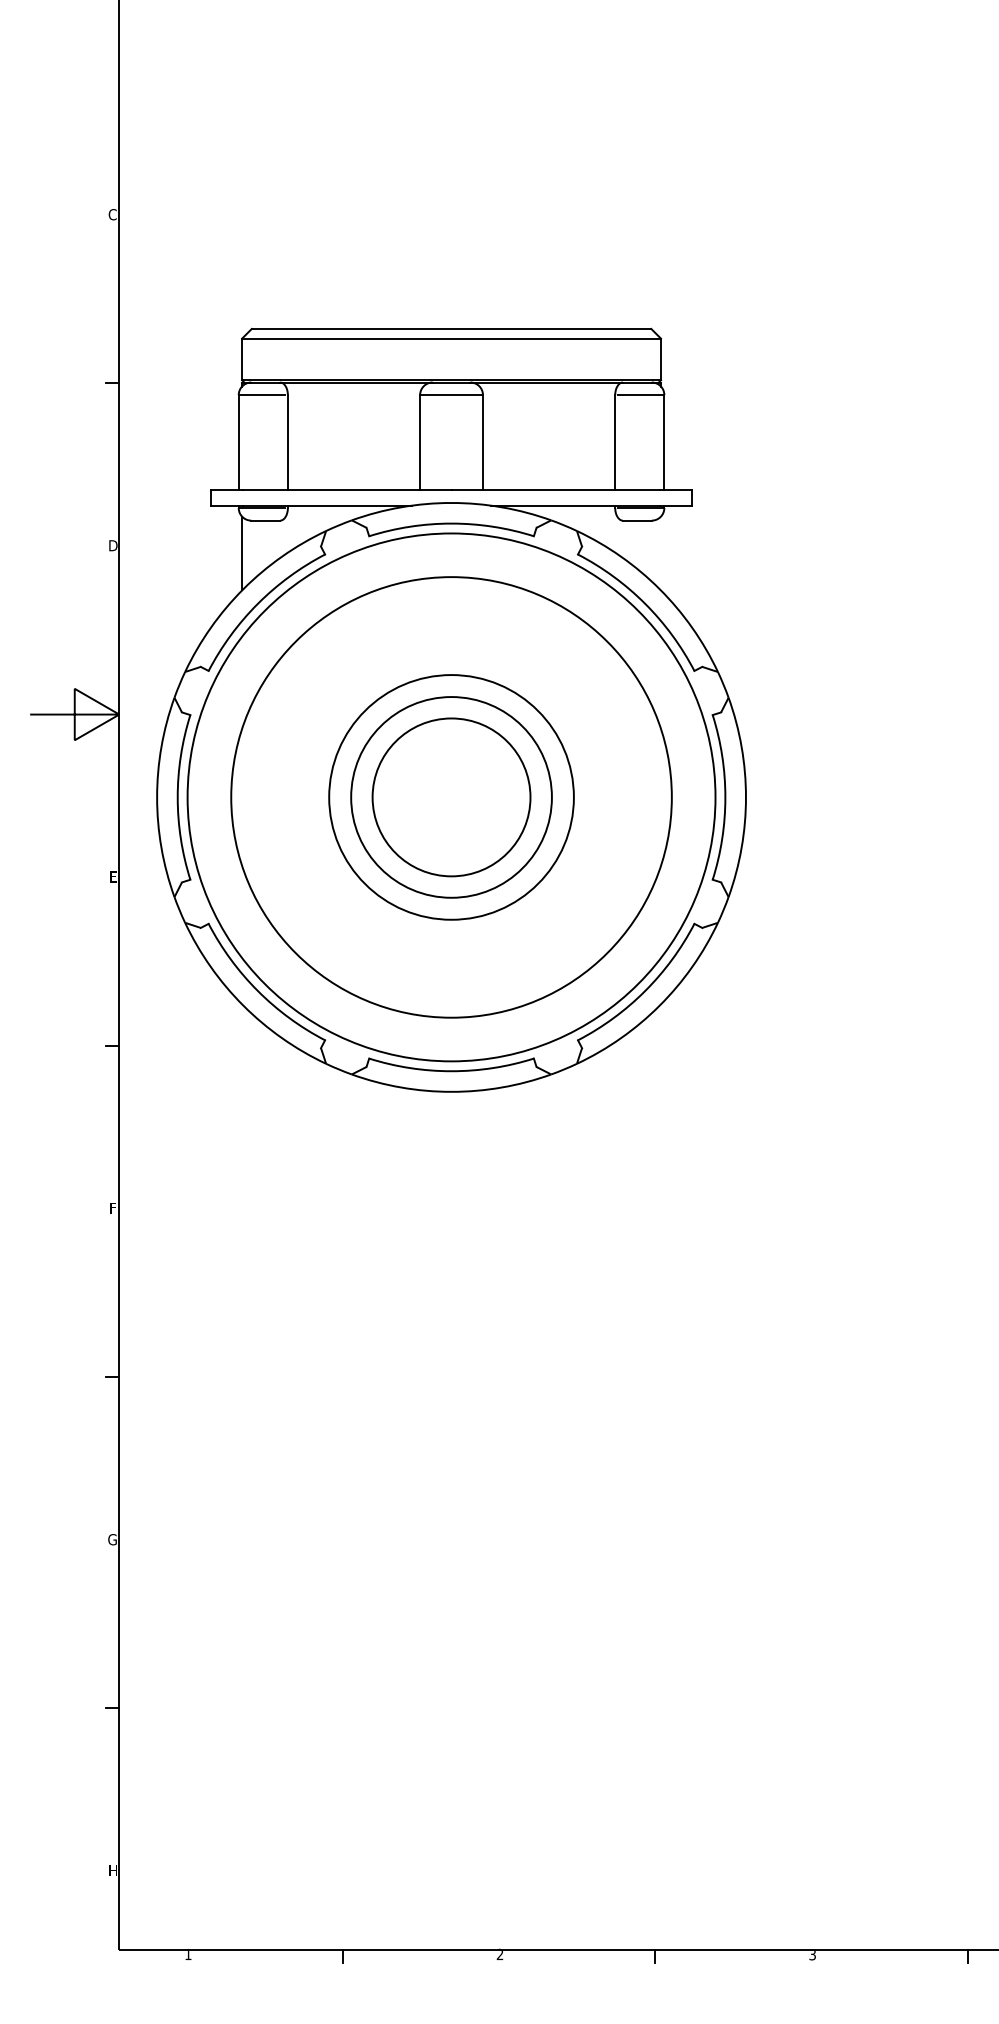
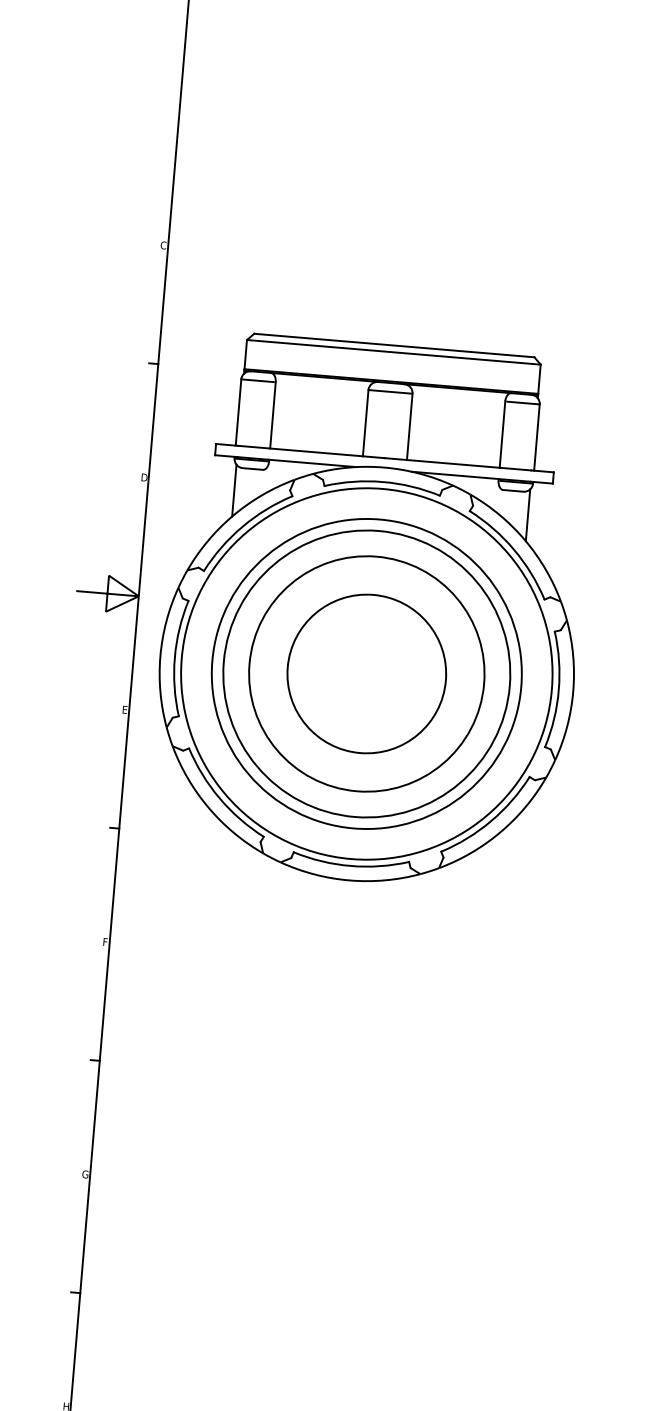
line: (660, 553) -> (527, 515), added
circle: (451, 797) -> (366, 674), size x1.43
circle: (451, 797) -> (366, 674), size x1.67
circle: (451, 797) -> (366, 674), size x1.67

